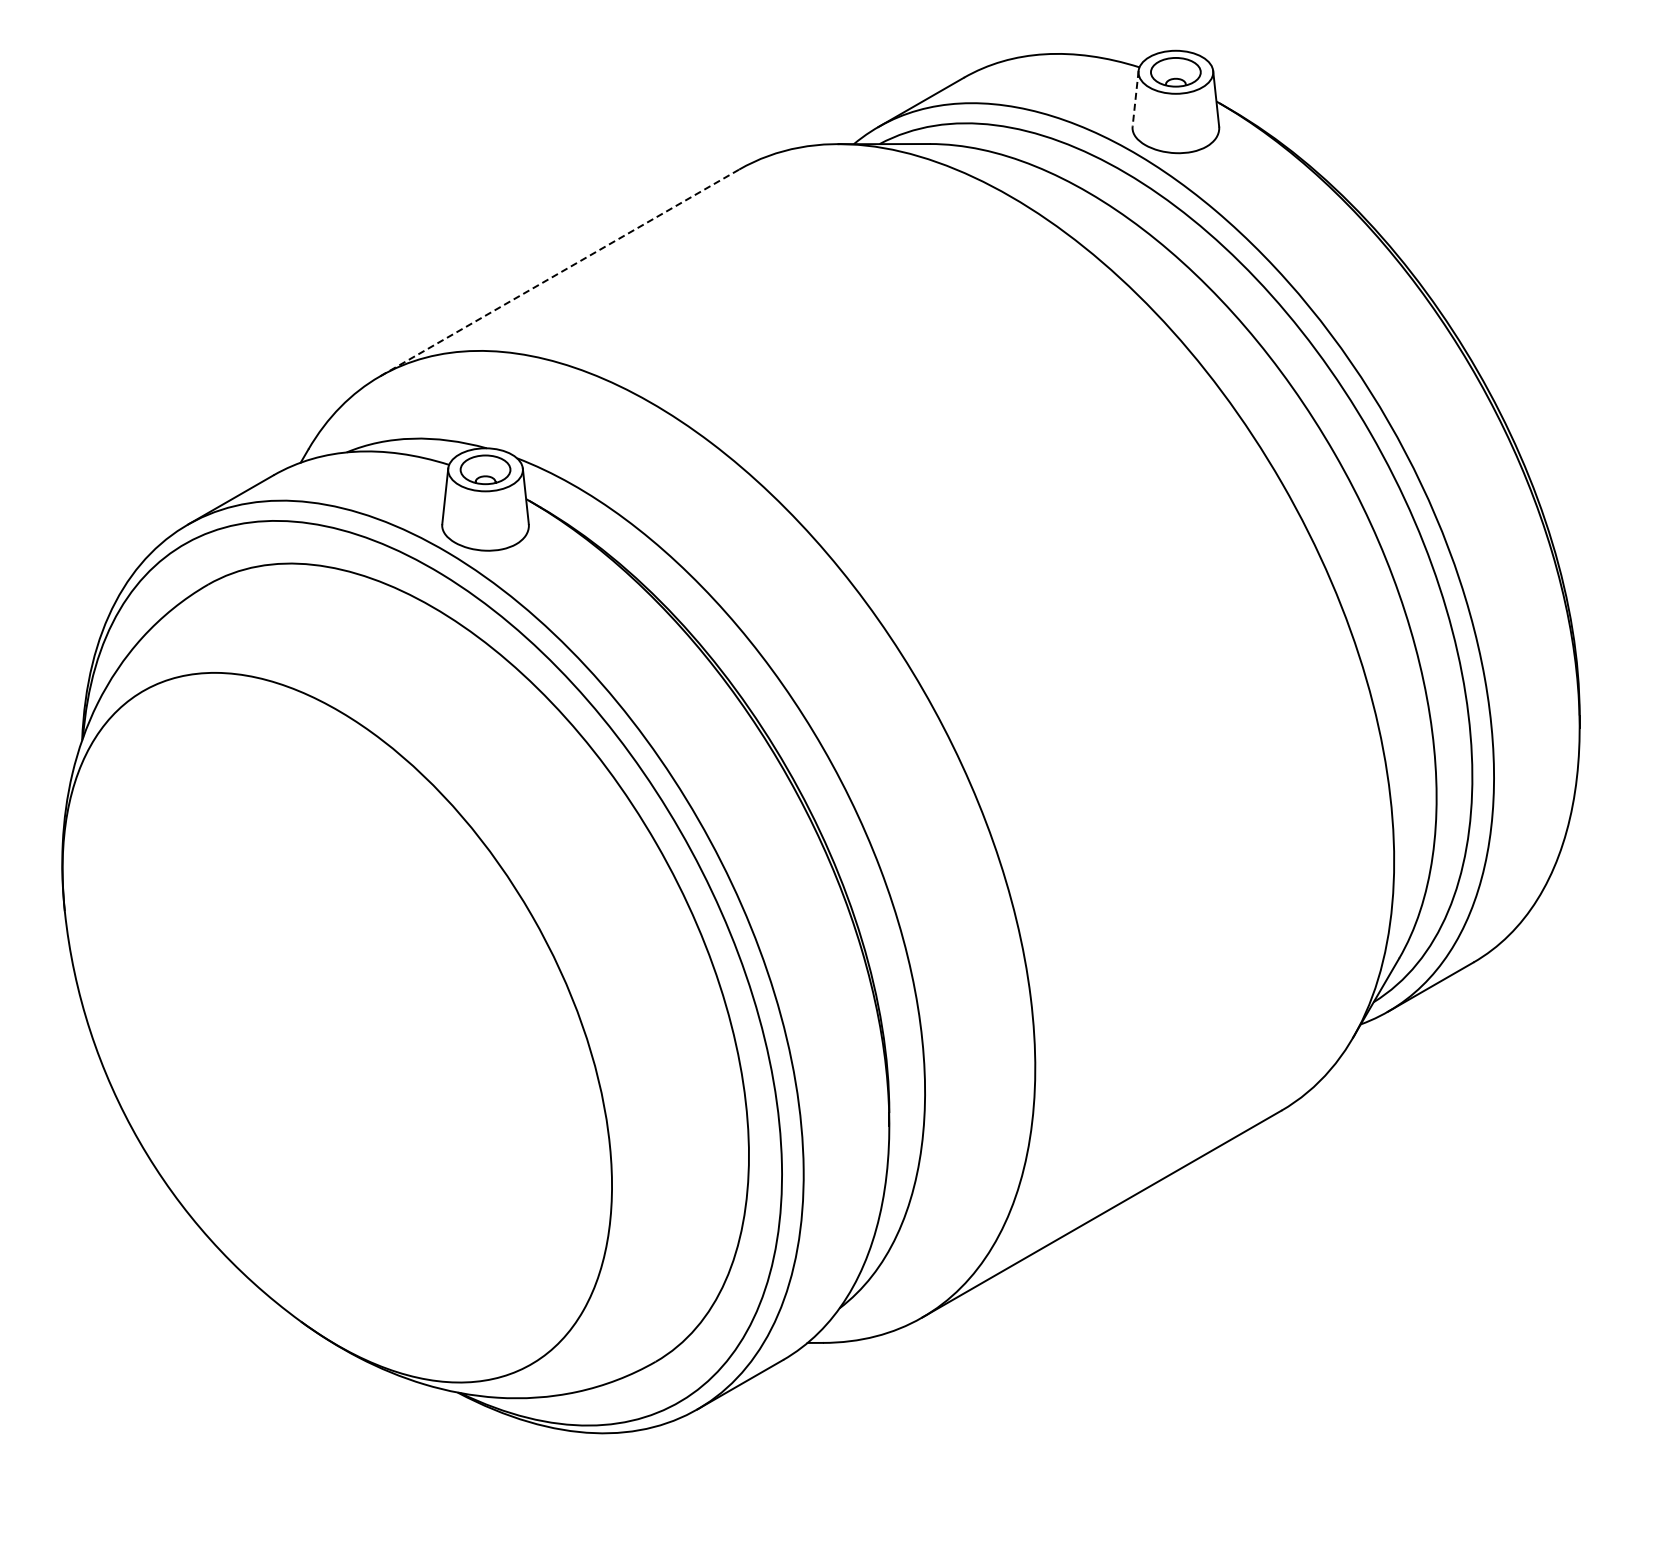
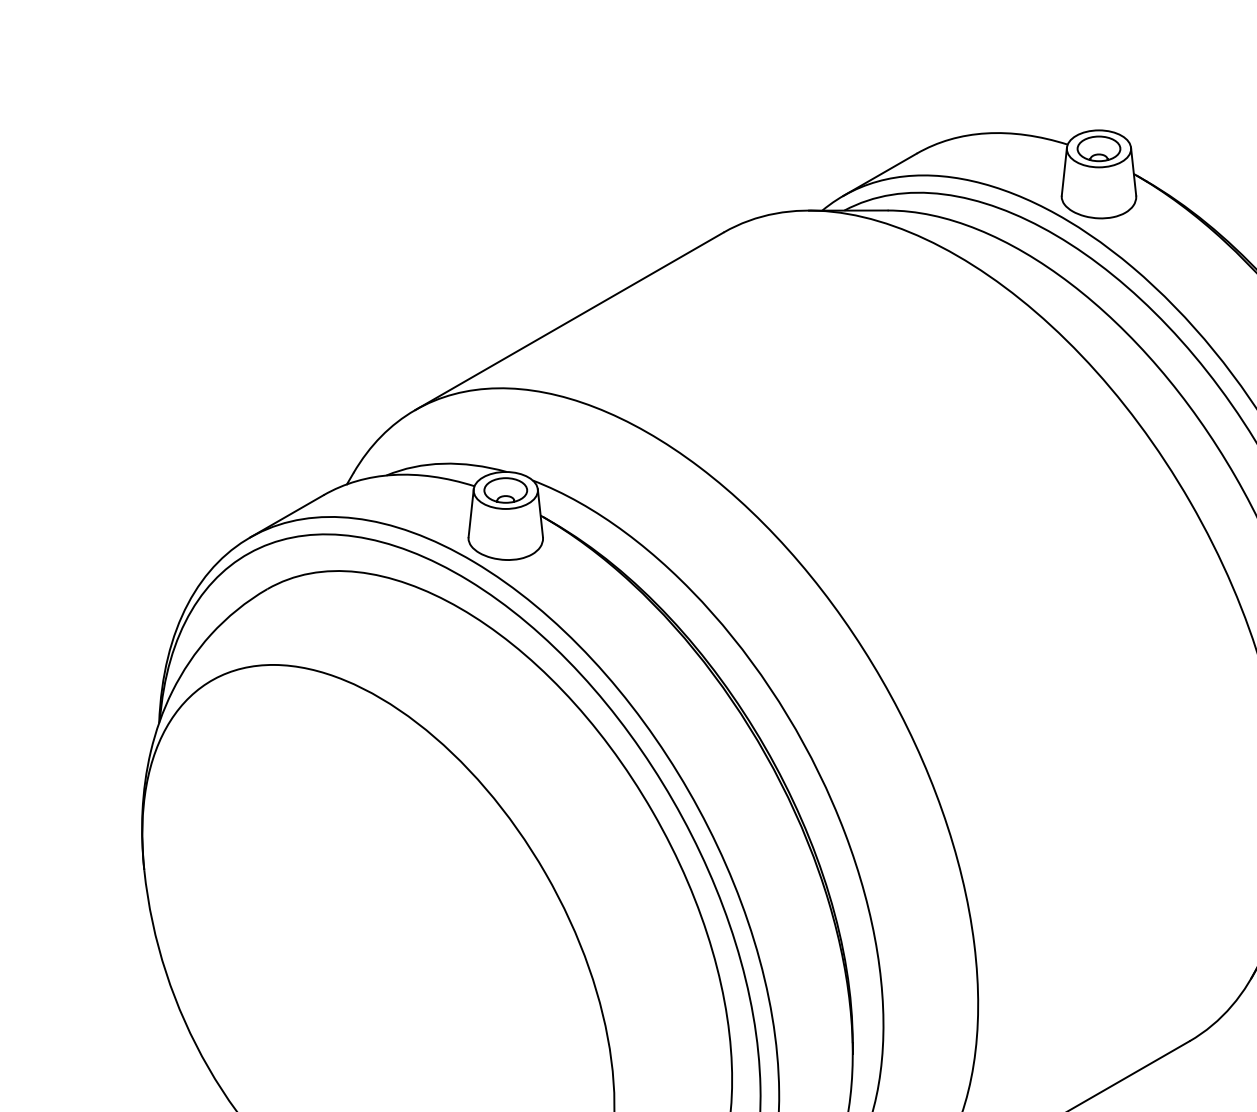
line: (1135, 99) -> (1064, 172), dashed -> solid
line: (560, 272) -> (570, 320), dashed -> solid

